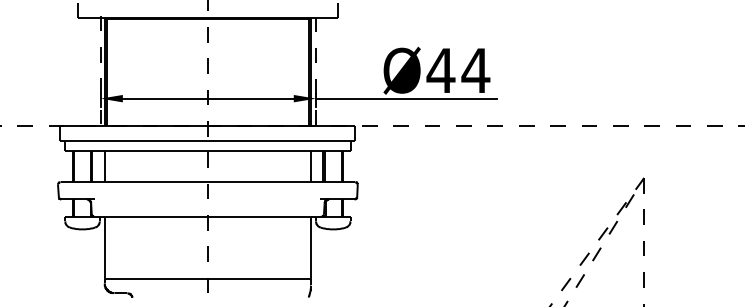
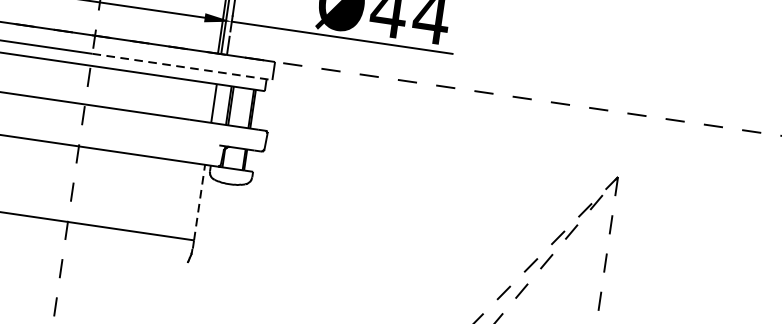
line: (281, 140) -> (182, 66), solid -> dashed
line: (311, 247) -> (199, 202), solid -> dashed

